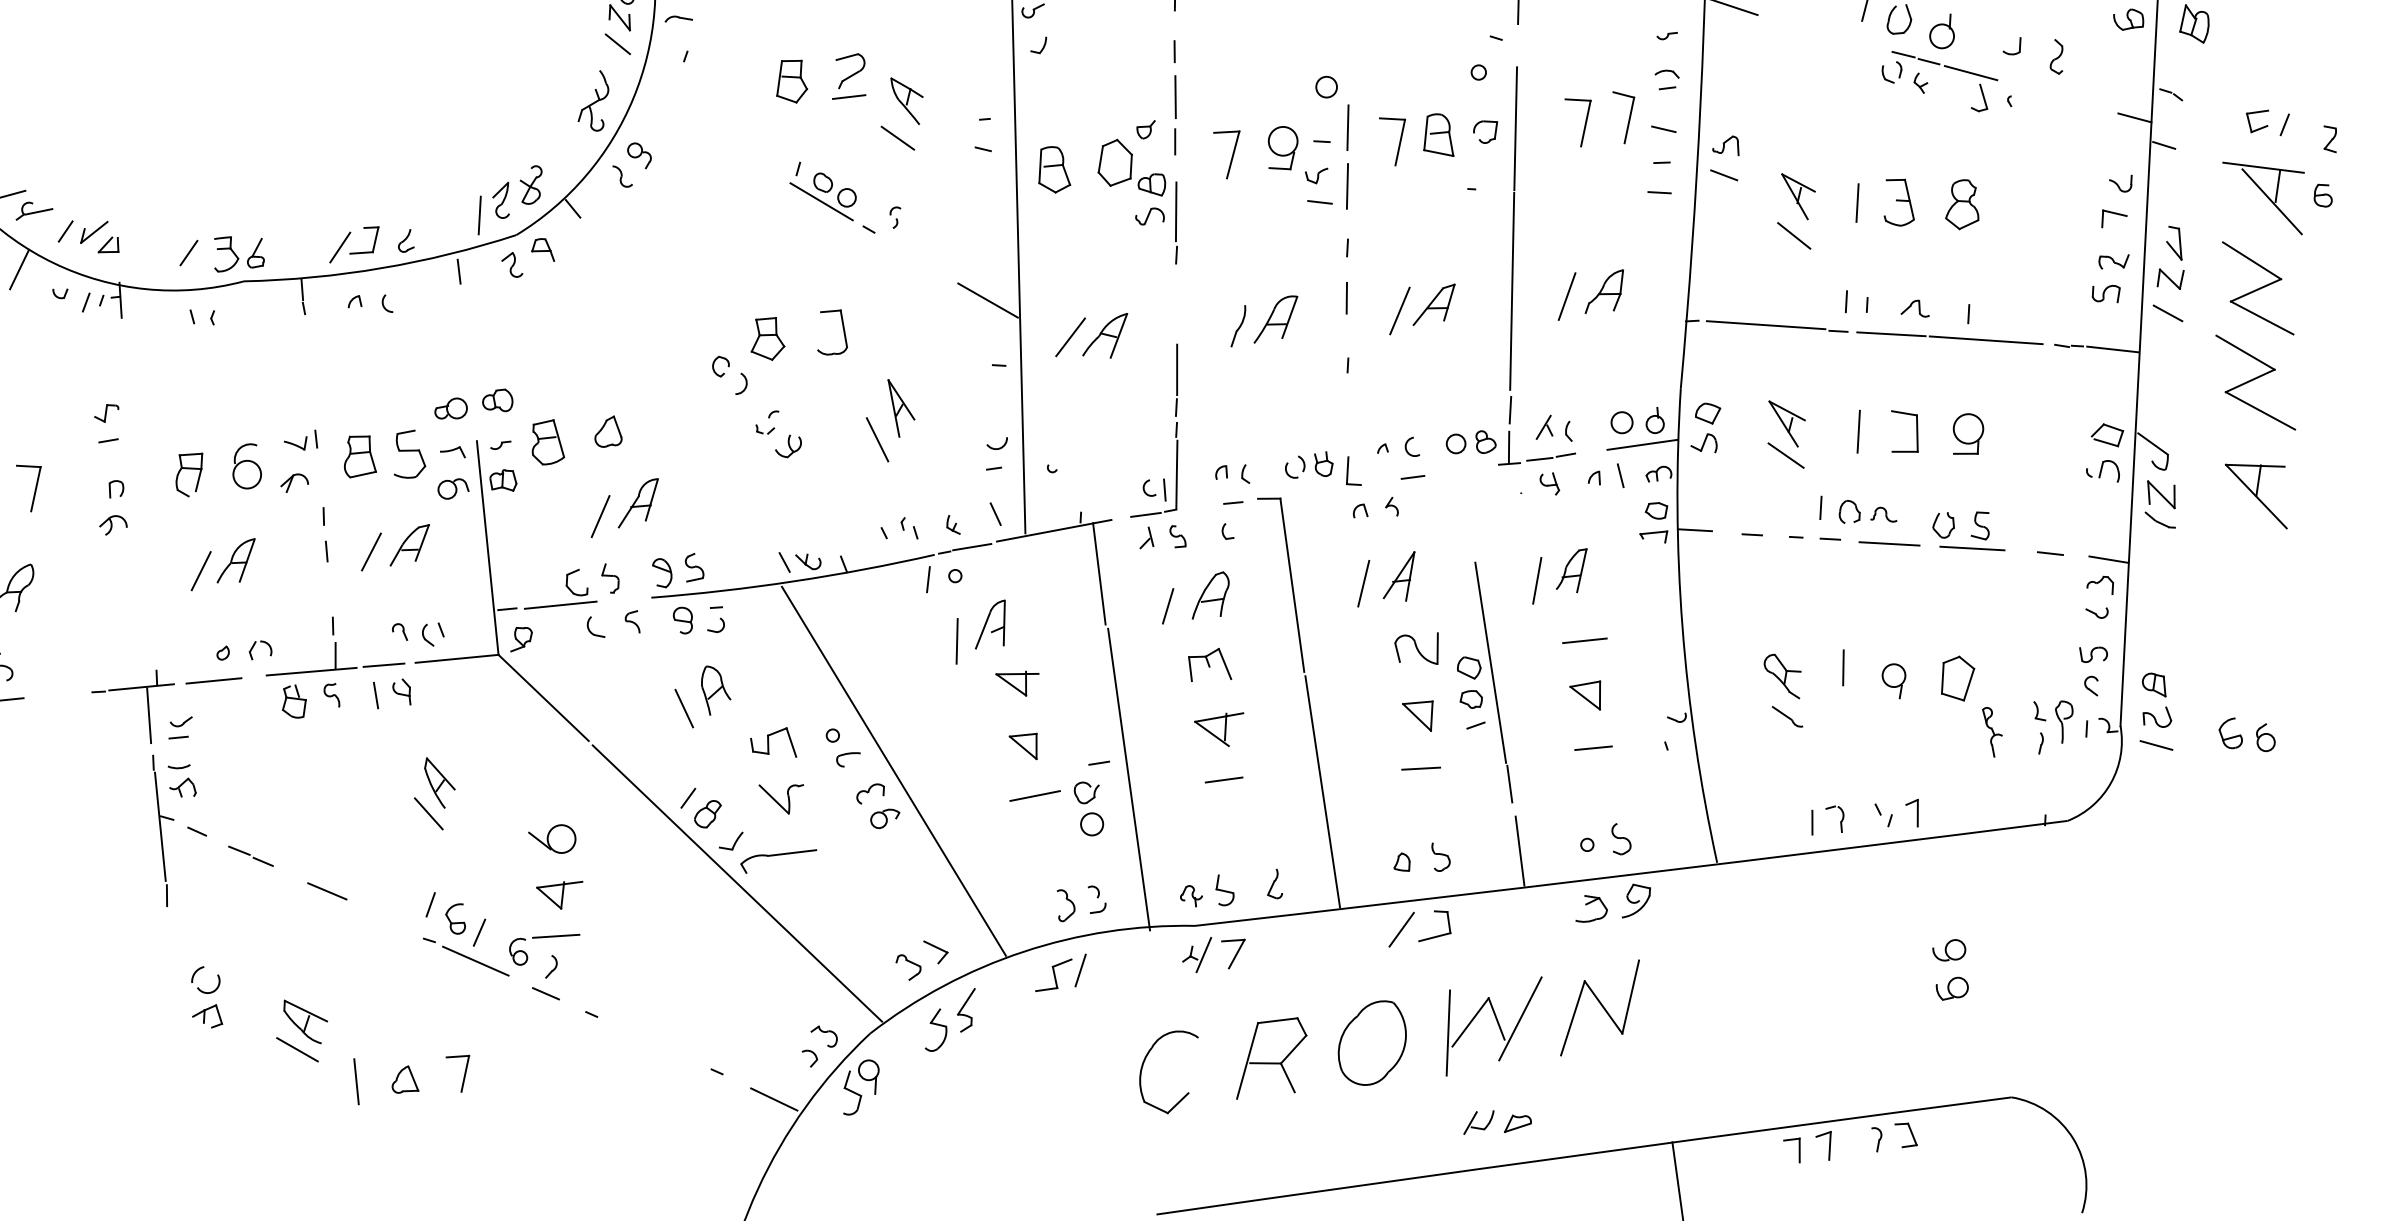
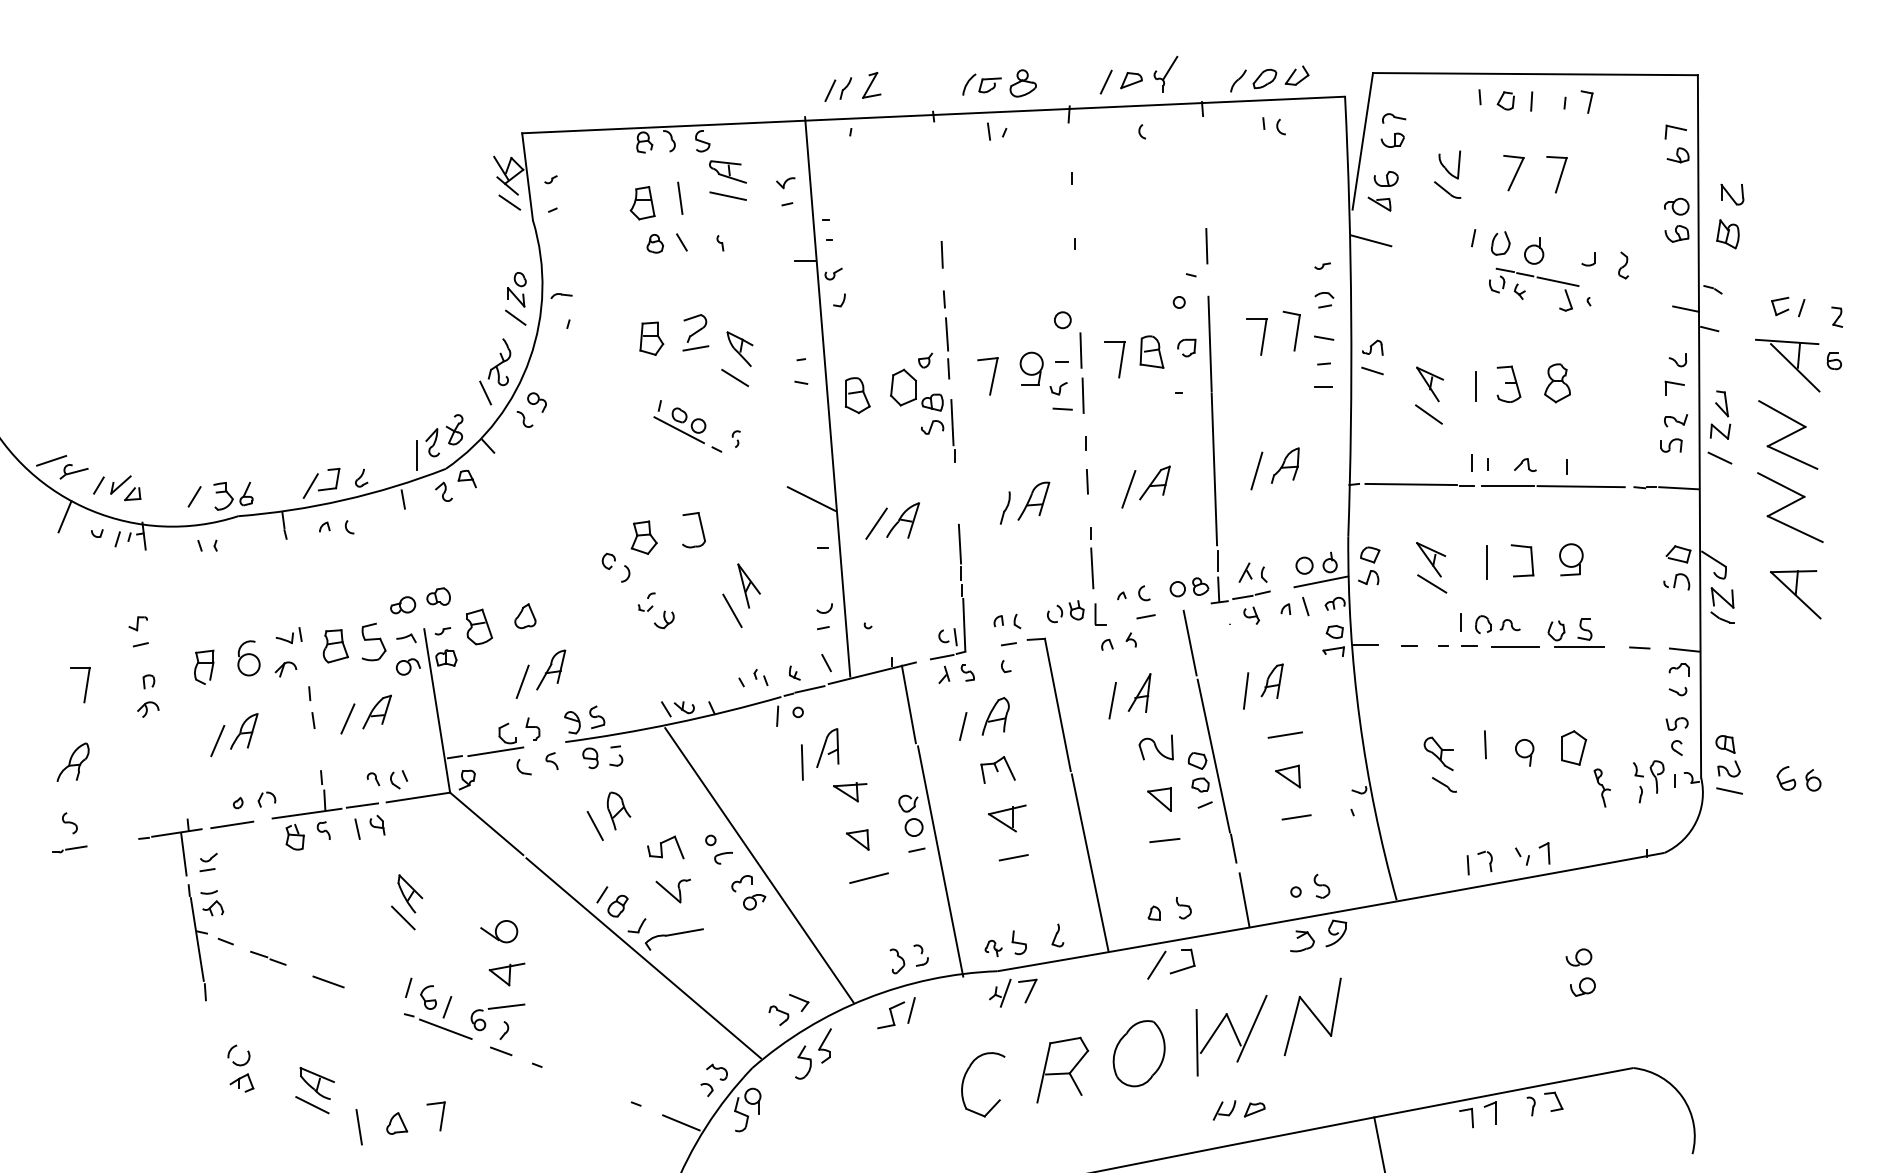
line: (573, 138) -> (485, 392), added
line: (1347, 410) -> (1092, 568), added
line: (1467, 513) -> (1189, 642), added
part: (1088, 808) -> (910, 815), moved

